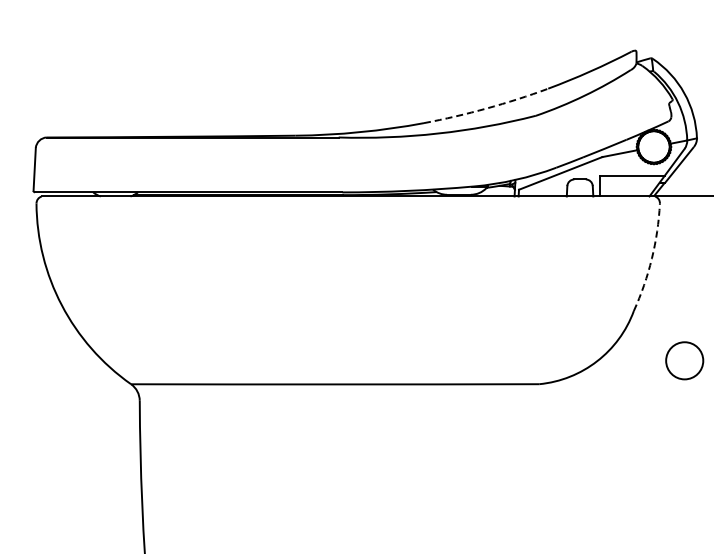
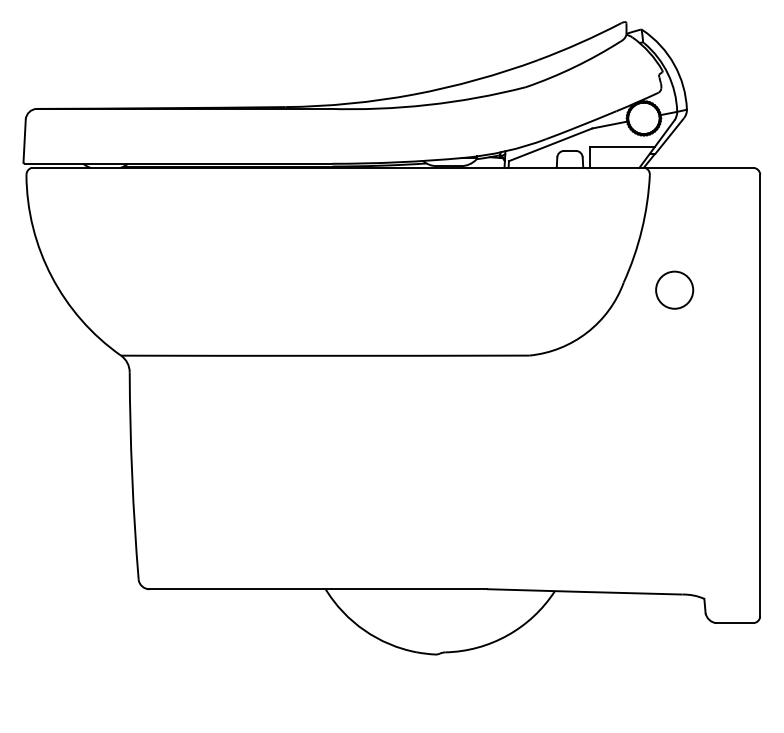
arc: (486, 108) -> (476, 79), dashed -> solid
arc: (651, 259) -> (641, 230), dashed -> solid
circle: (684, 360) -> (674, 289), moved

